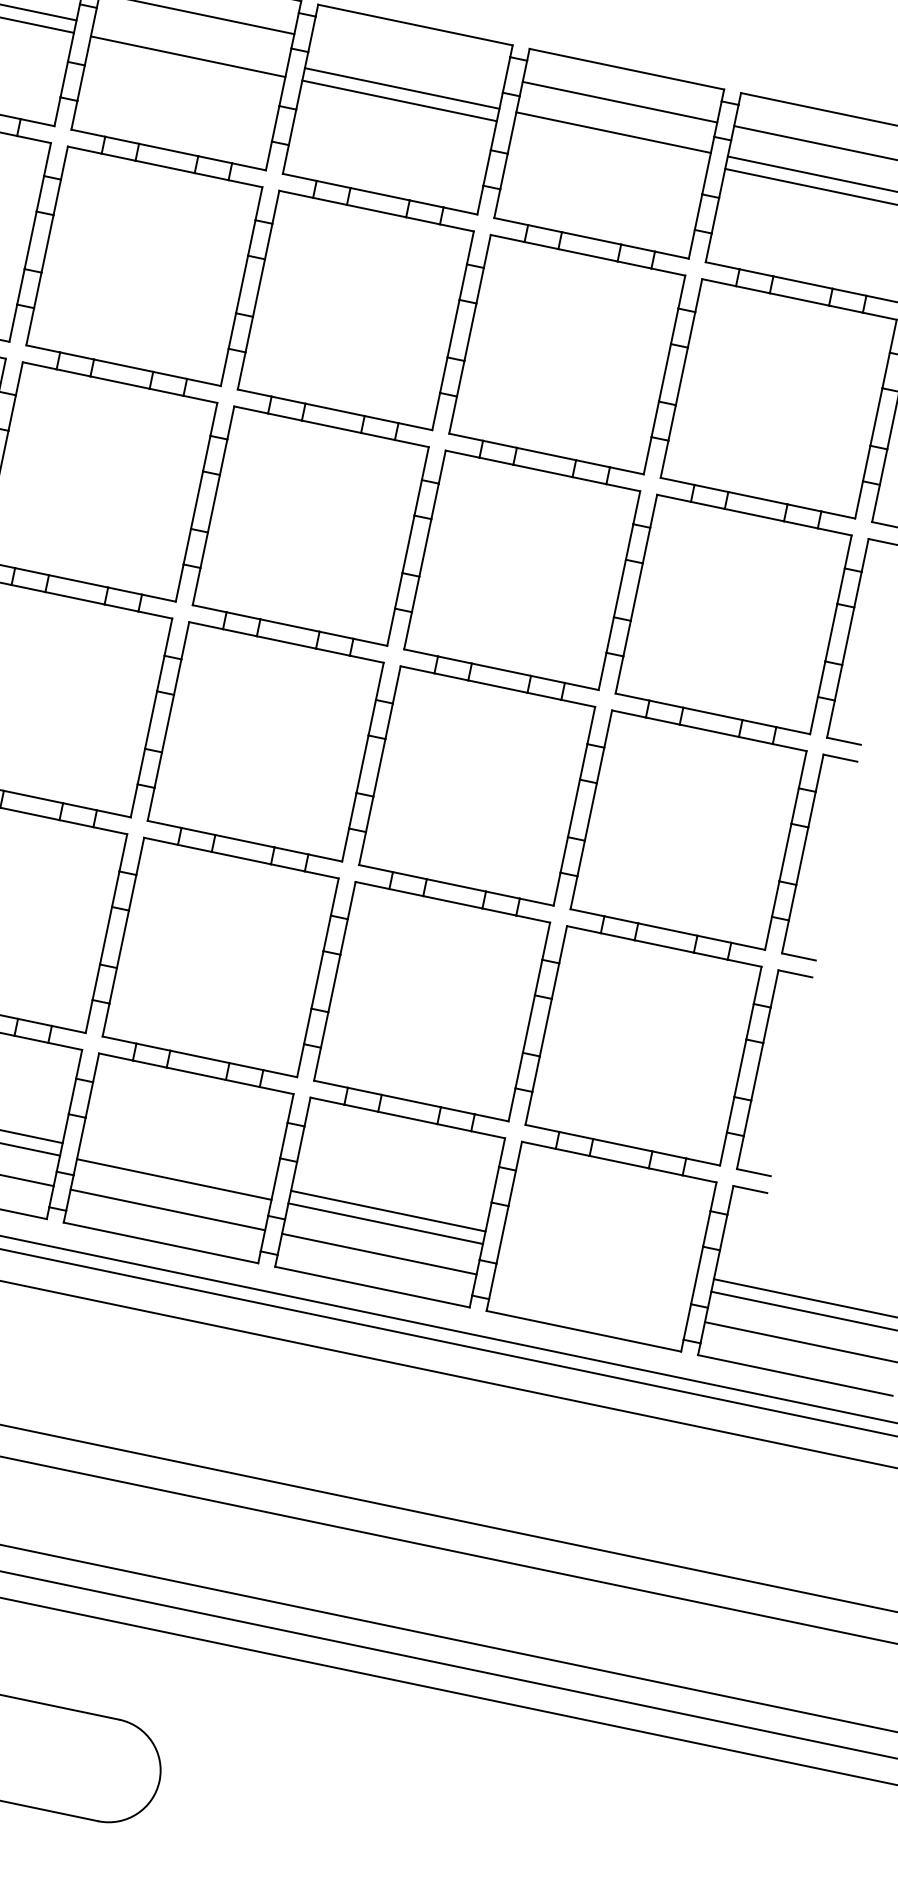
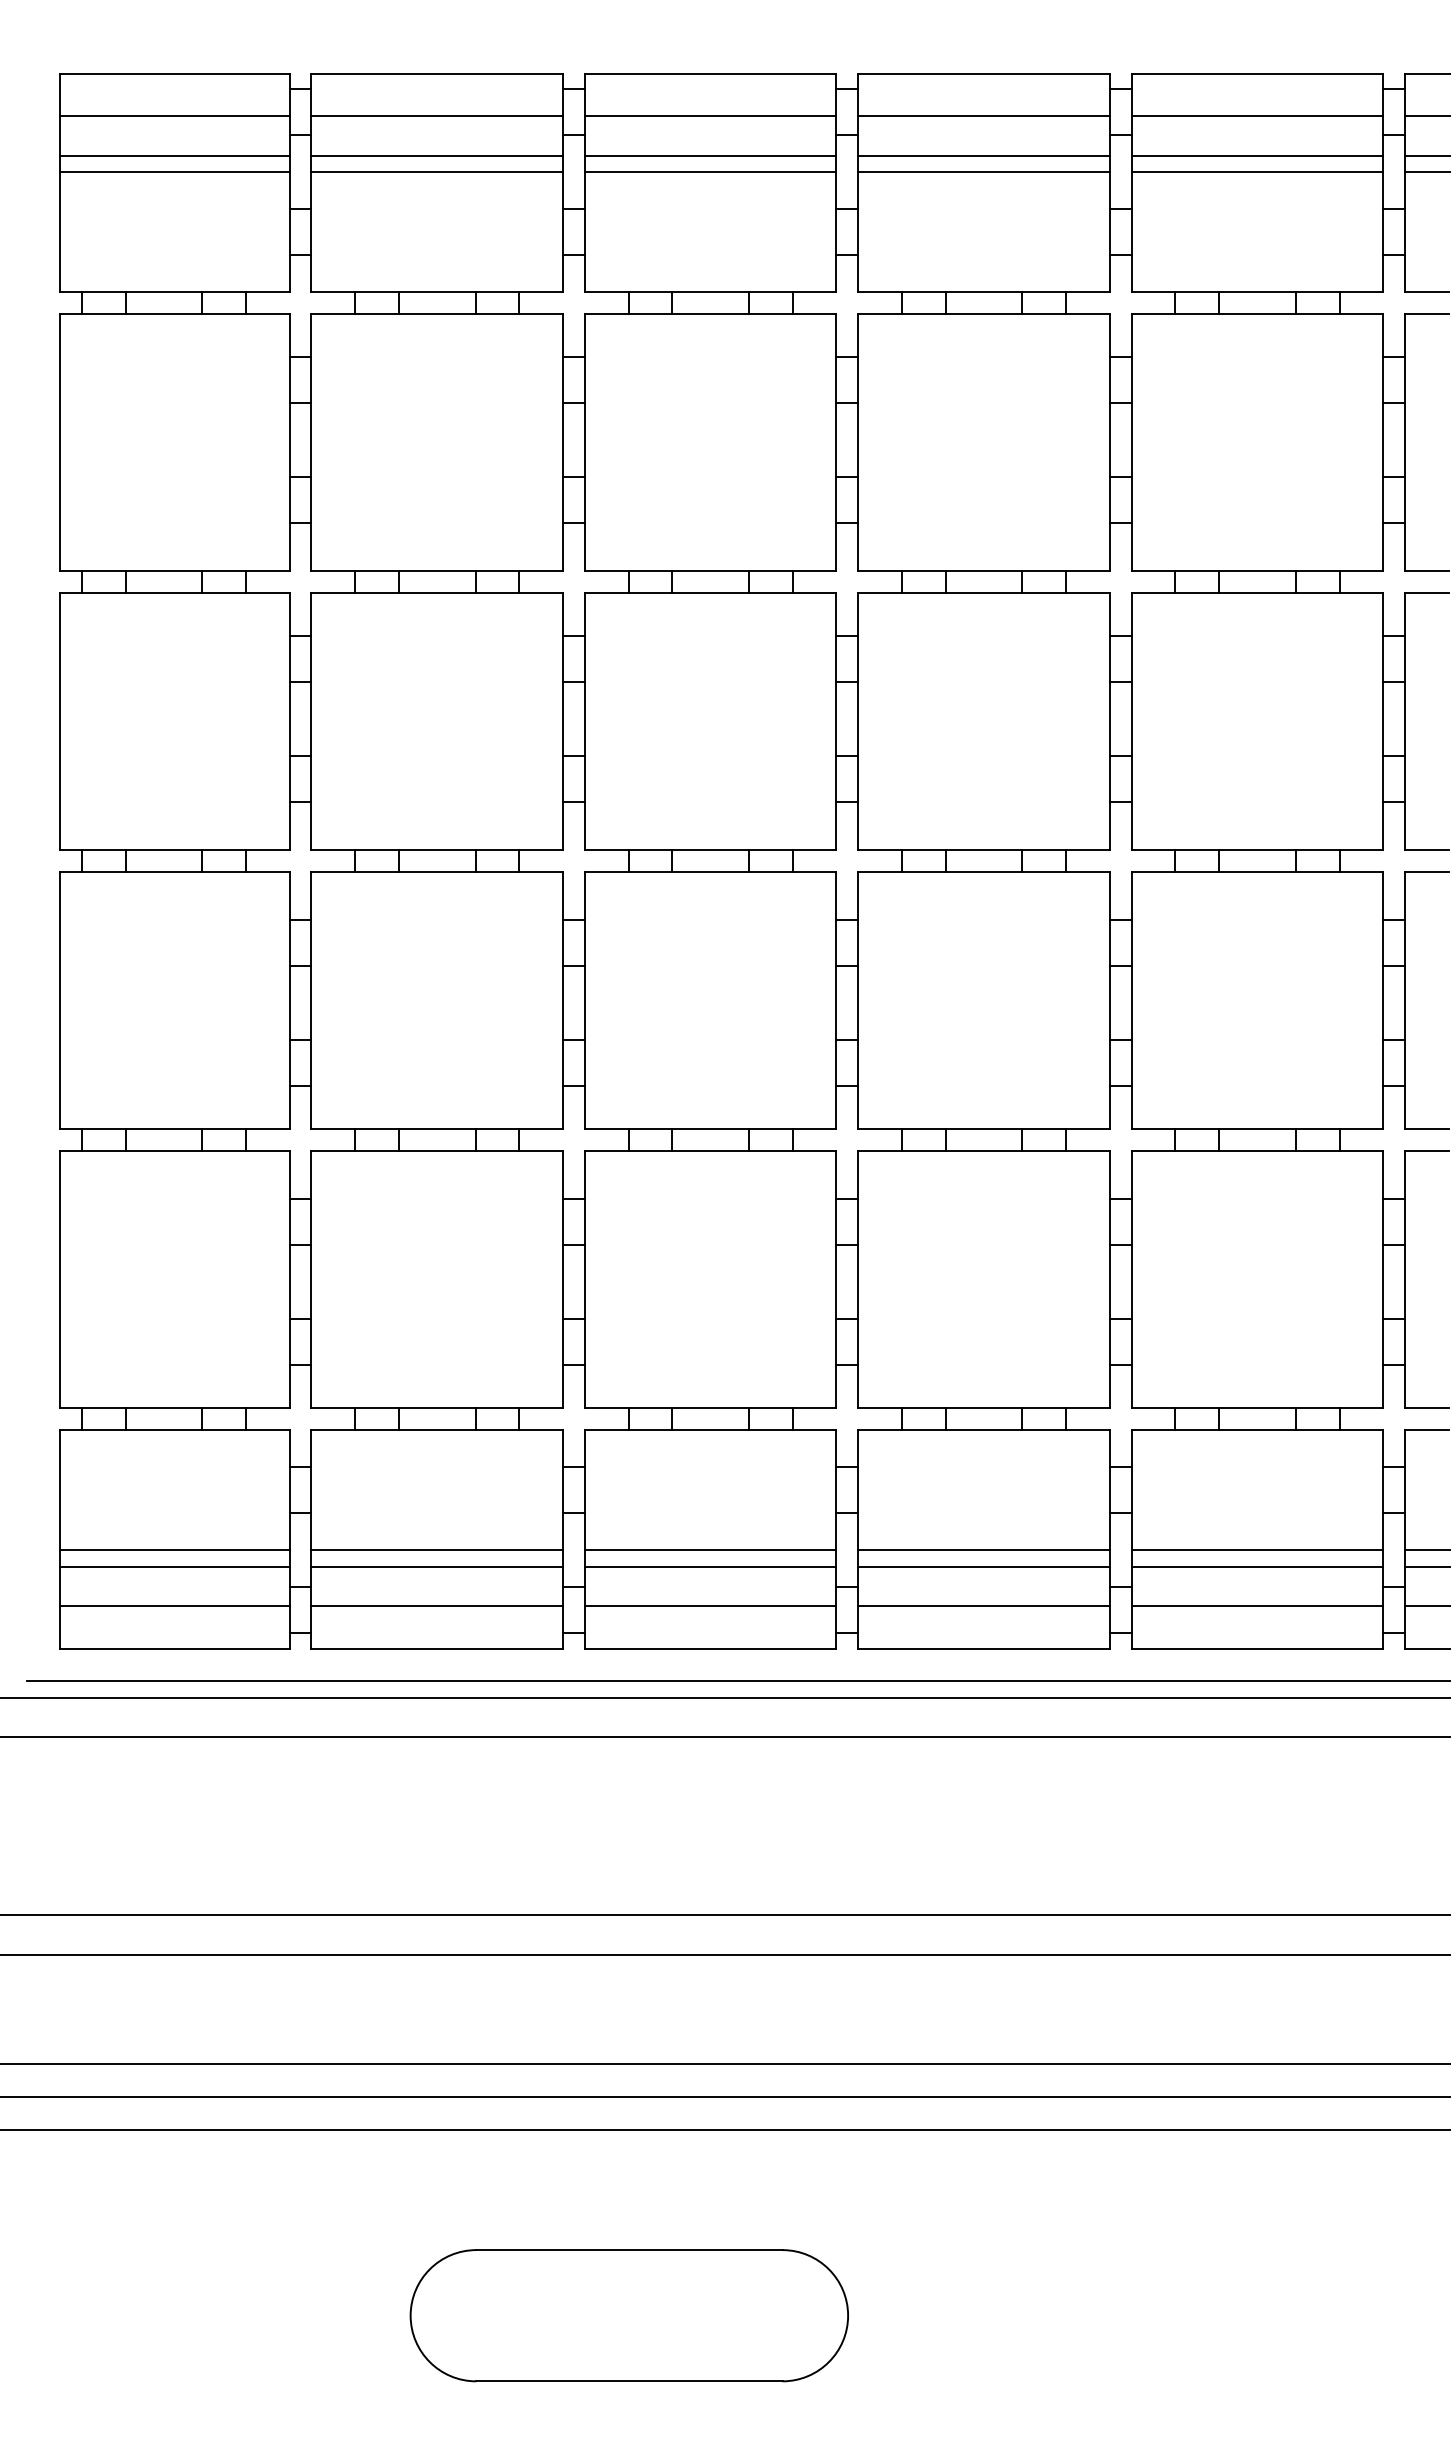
line: (190, 44) -> (436, 155), added
line: (408, 58) -> (710, 116), added
line: (610, 144) -> (983, 171), added
line: (176, 1167) -> (710, 1550), added
line: (599, 1255) -> (1257, 1550), added
line: (597, 1267) -> (1257, 1566), added
line: (590, 1297) -> (1257, 1605), added

